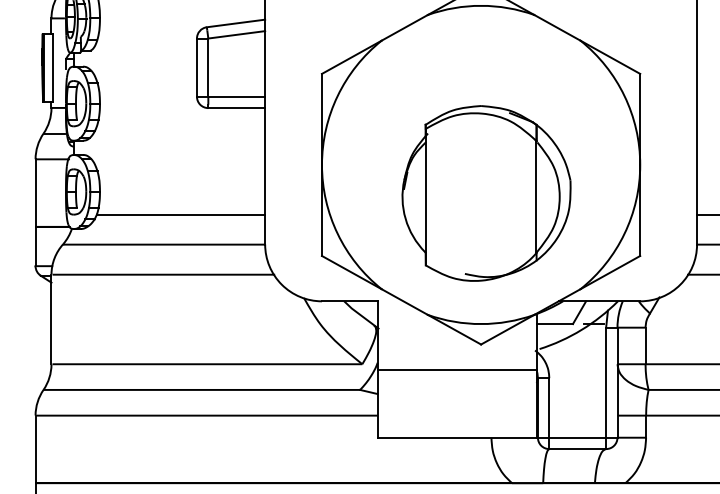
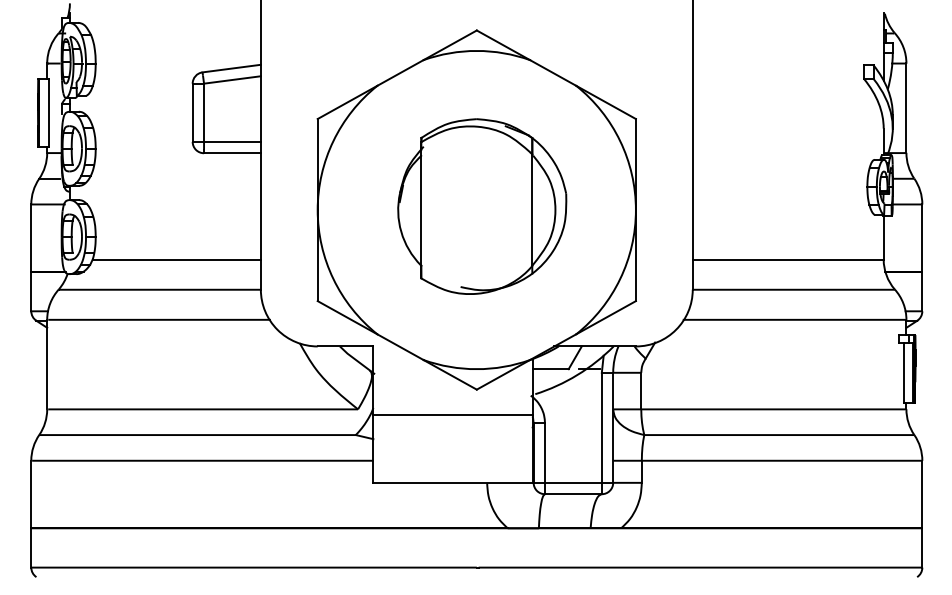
part: (486, 193) -> (482, 206), moved

